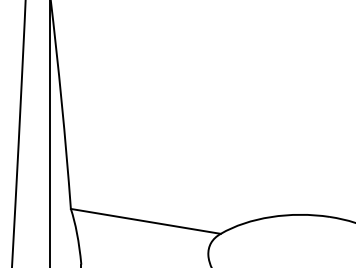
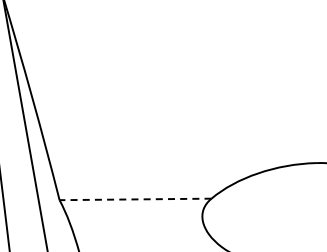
line: (145, 221) -> (135, 199), solid -> dashed

